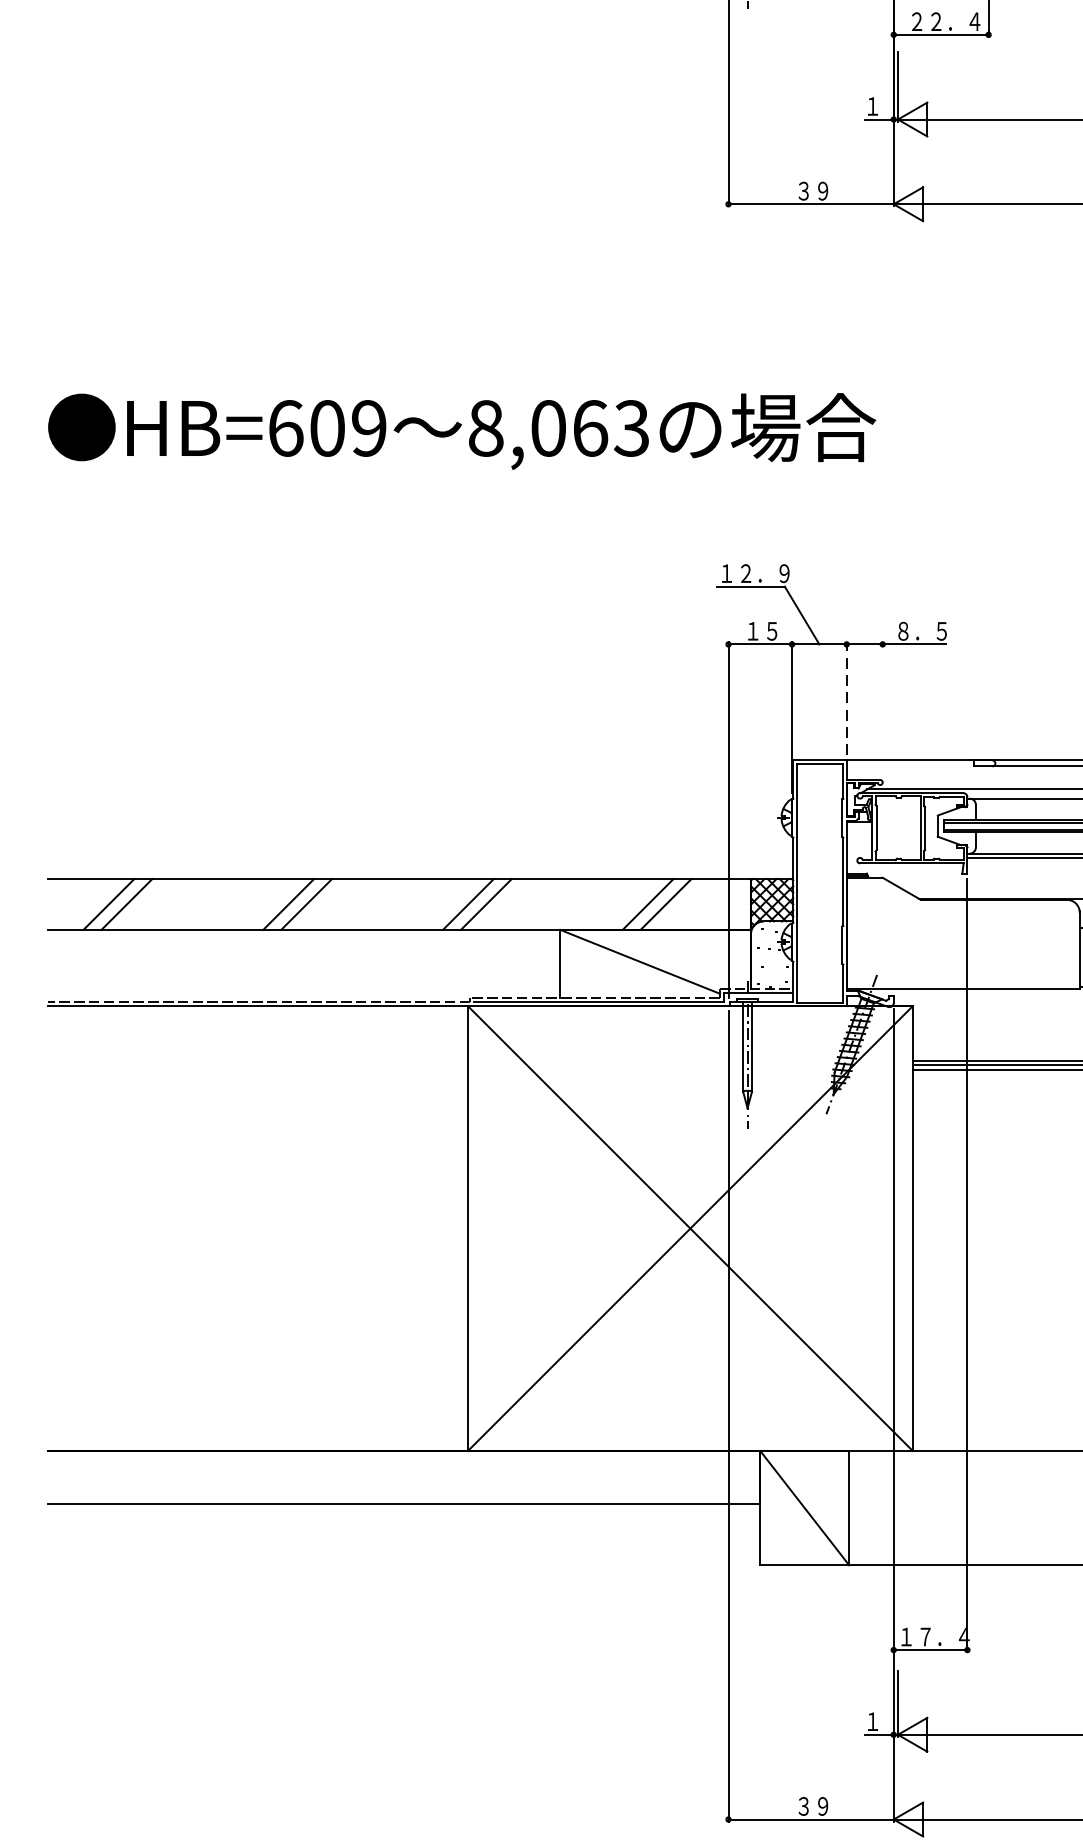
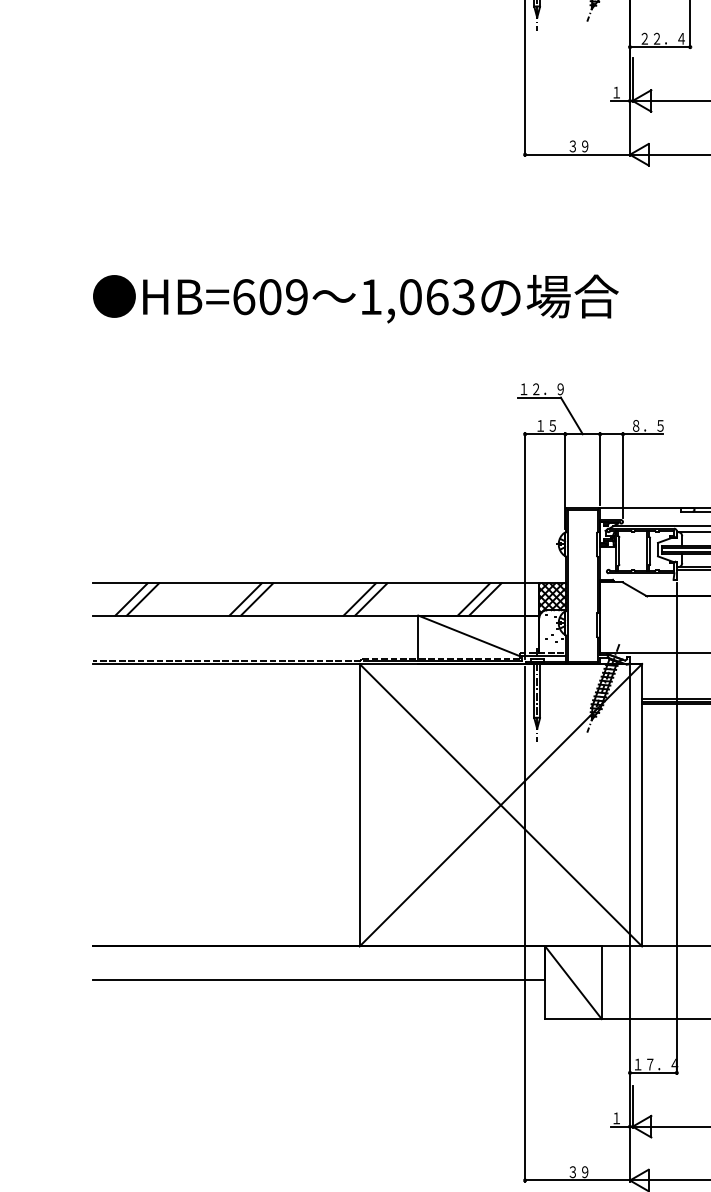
text: (486, 429) -> (371, 297), 8,063 -> 1,063
line: (847, 698) -> (600, 468), dashed -> solid
line: (883, 707) -> (623, 474), added

